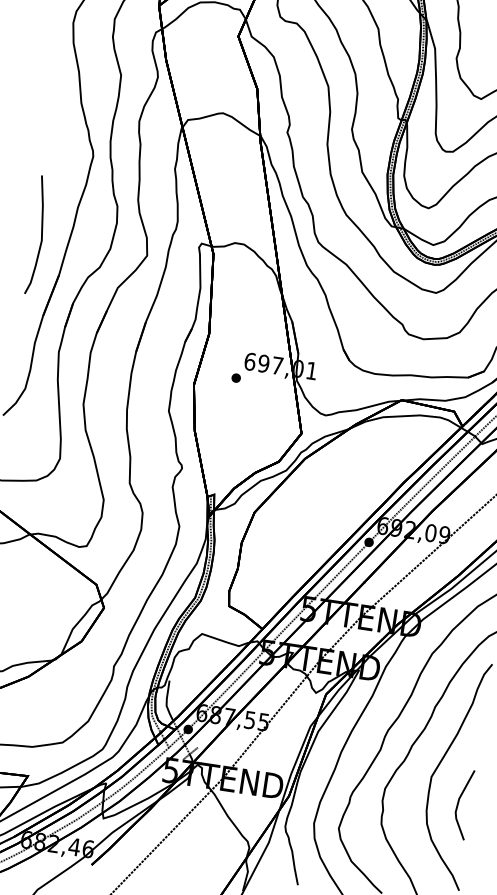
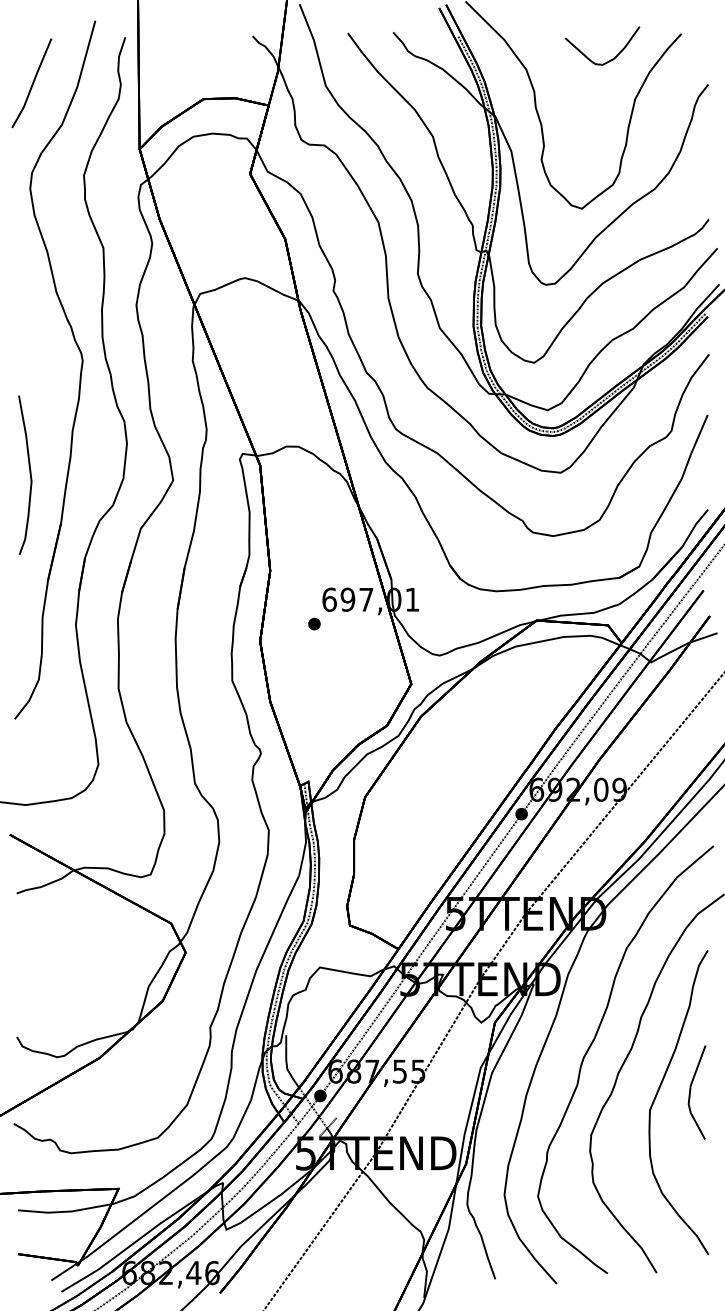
line: (459, 802) -> (691, 1090), moved

